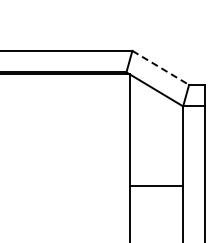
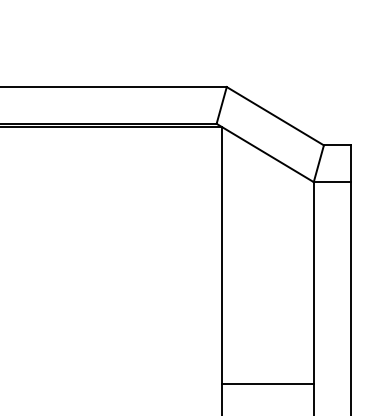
line: (161, 68) -> (276, 117), dashed -> solid
line: (156, 186) -> (268, 384), moved

